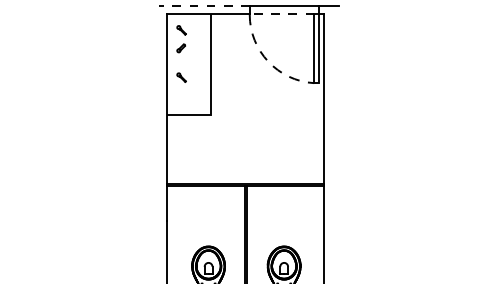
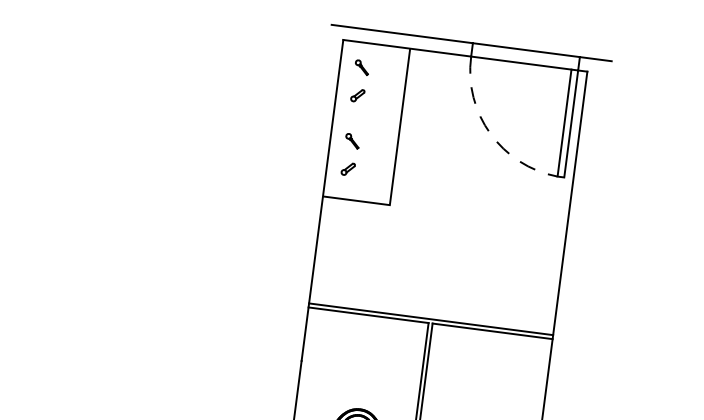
line: (203, 5) -> (401, 33), dashed -> solid
line: (281, 14) -> (520, 63), dashed -> solid
part: (181, 95) -> (348, 168), added

